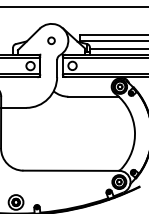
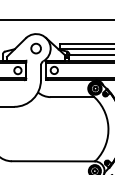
circle: (51, 40) -> (36, 48), size x1.67

